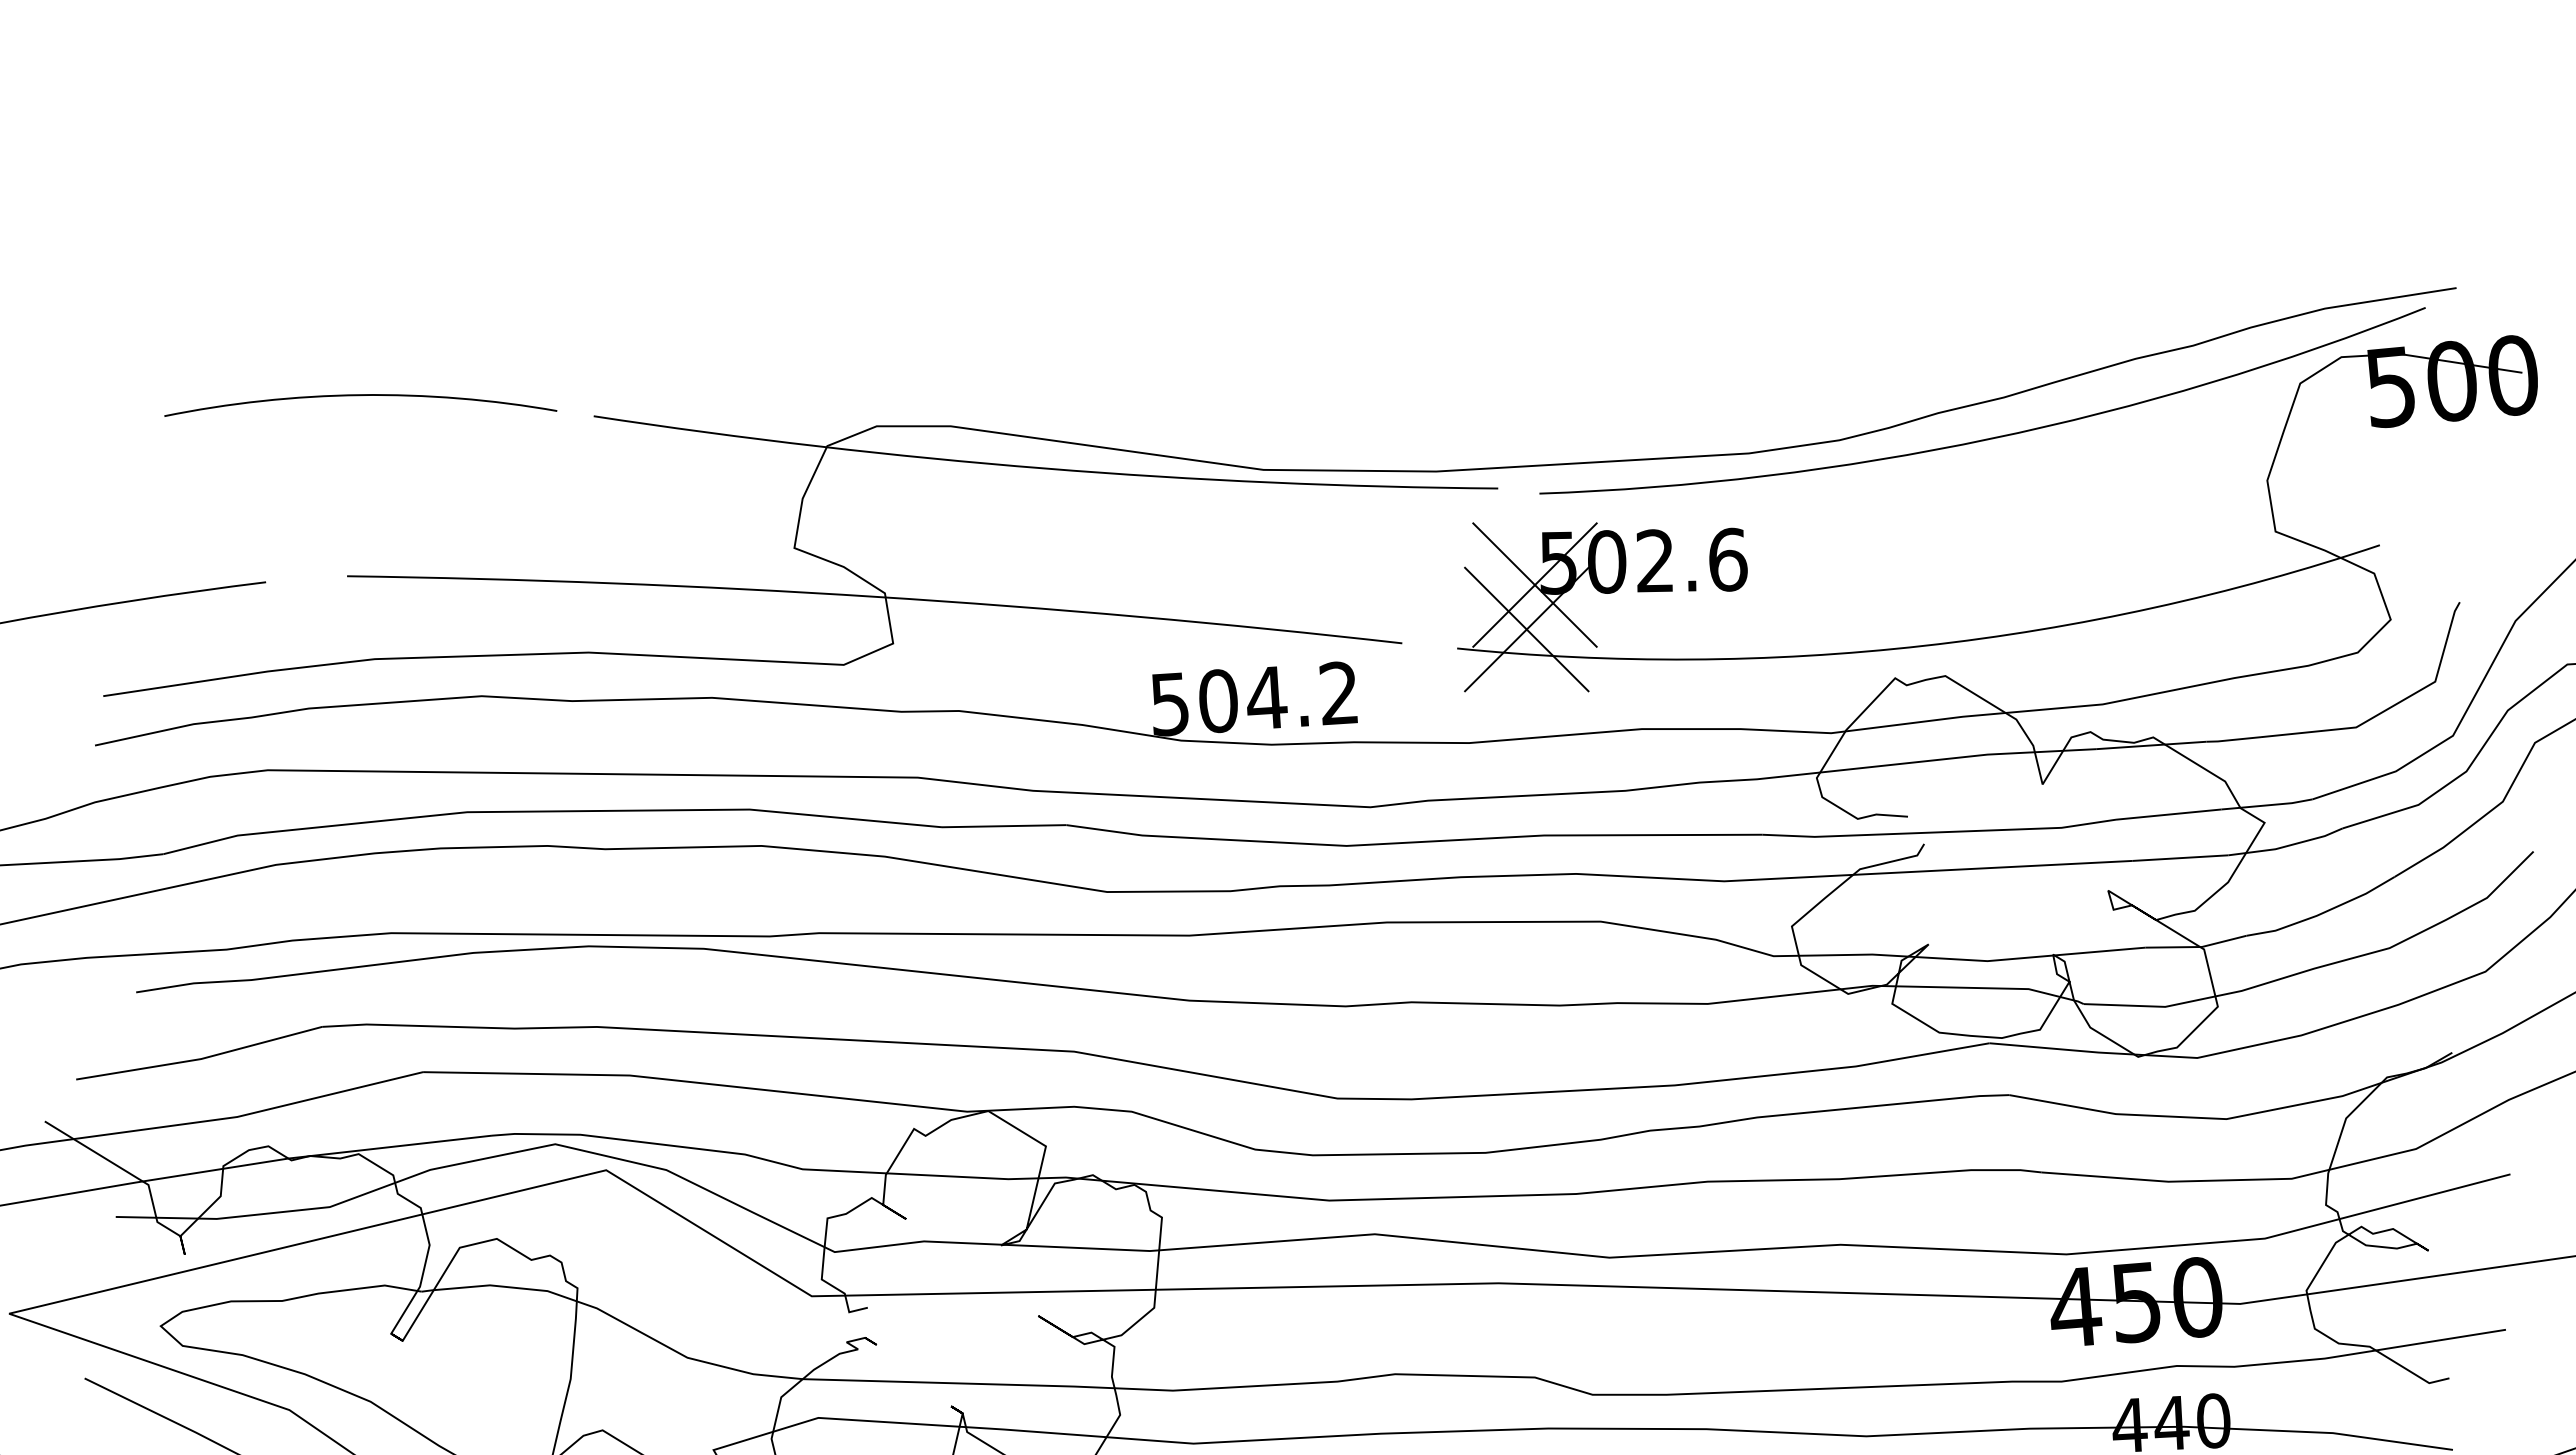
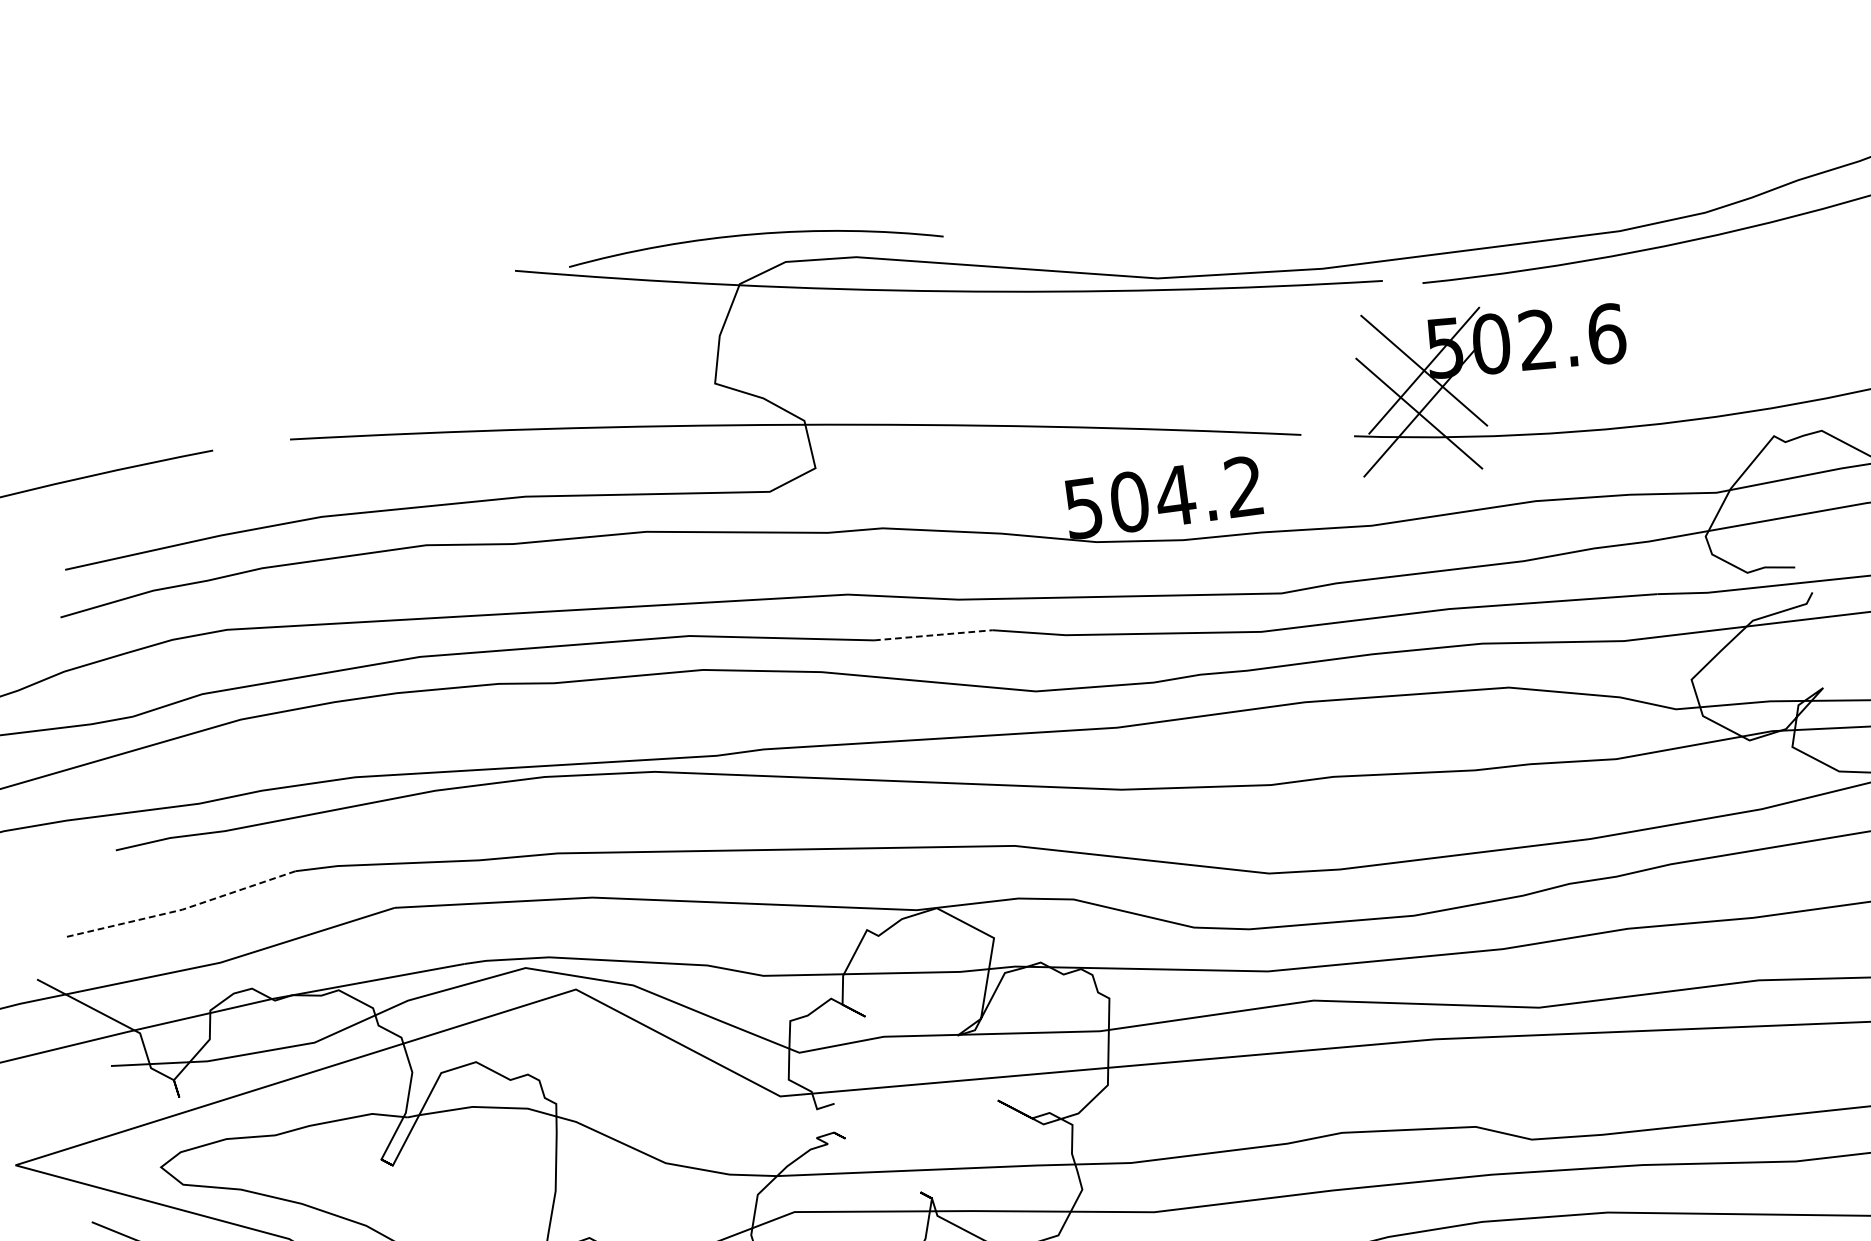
arc: (360, 396) -> (754, 235), moved
line: (1004, 826) -> (933, 635), solid -> dashed
line: (201, 1059) -> (182, 910), solid -> dashed

